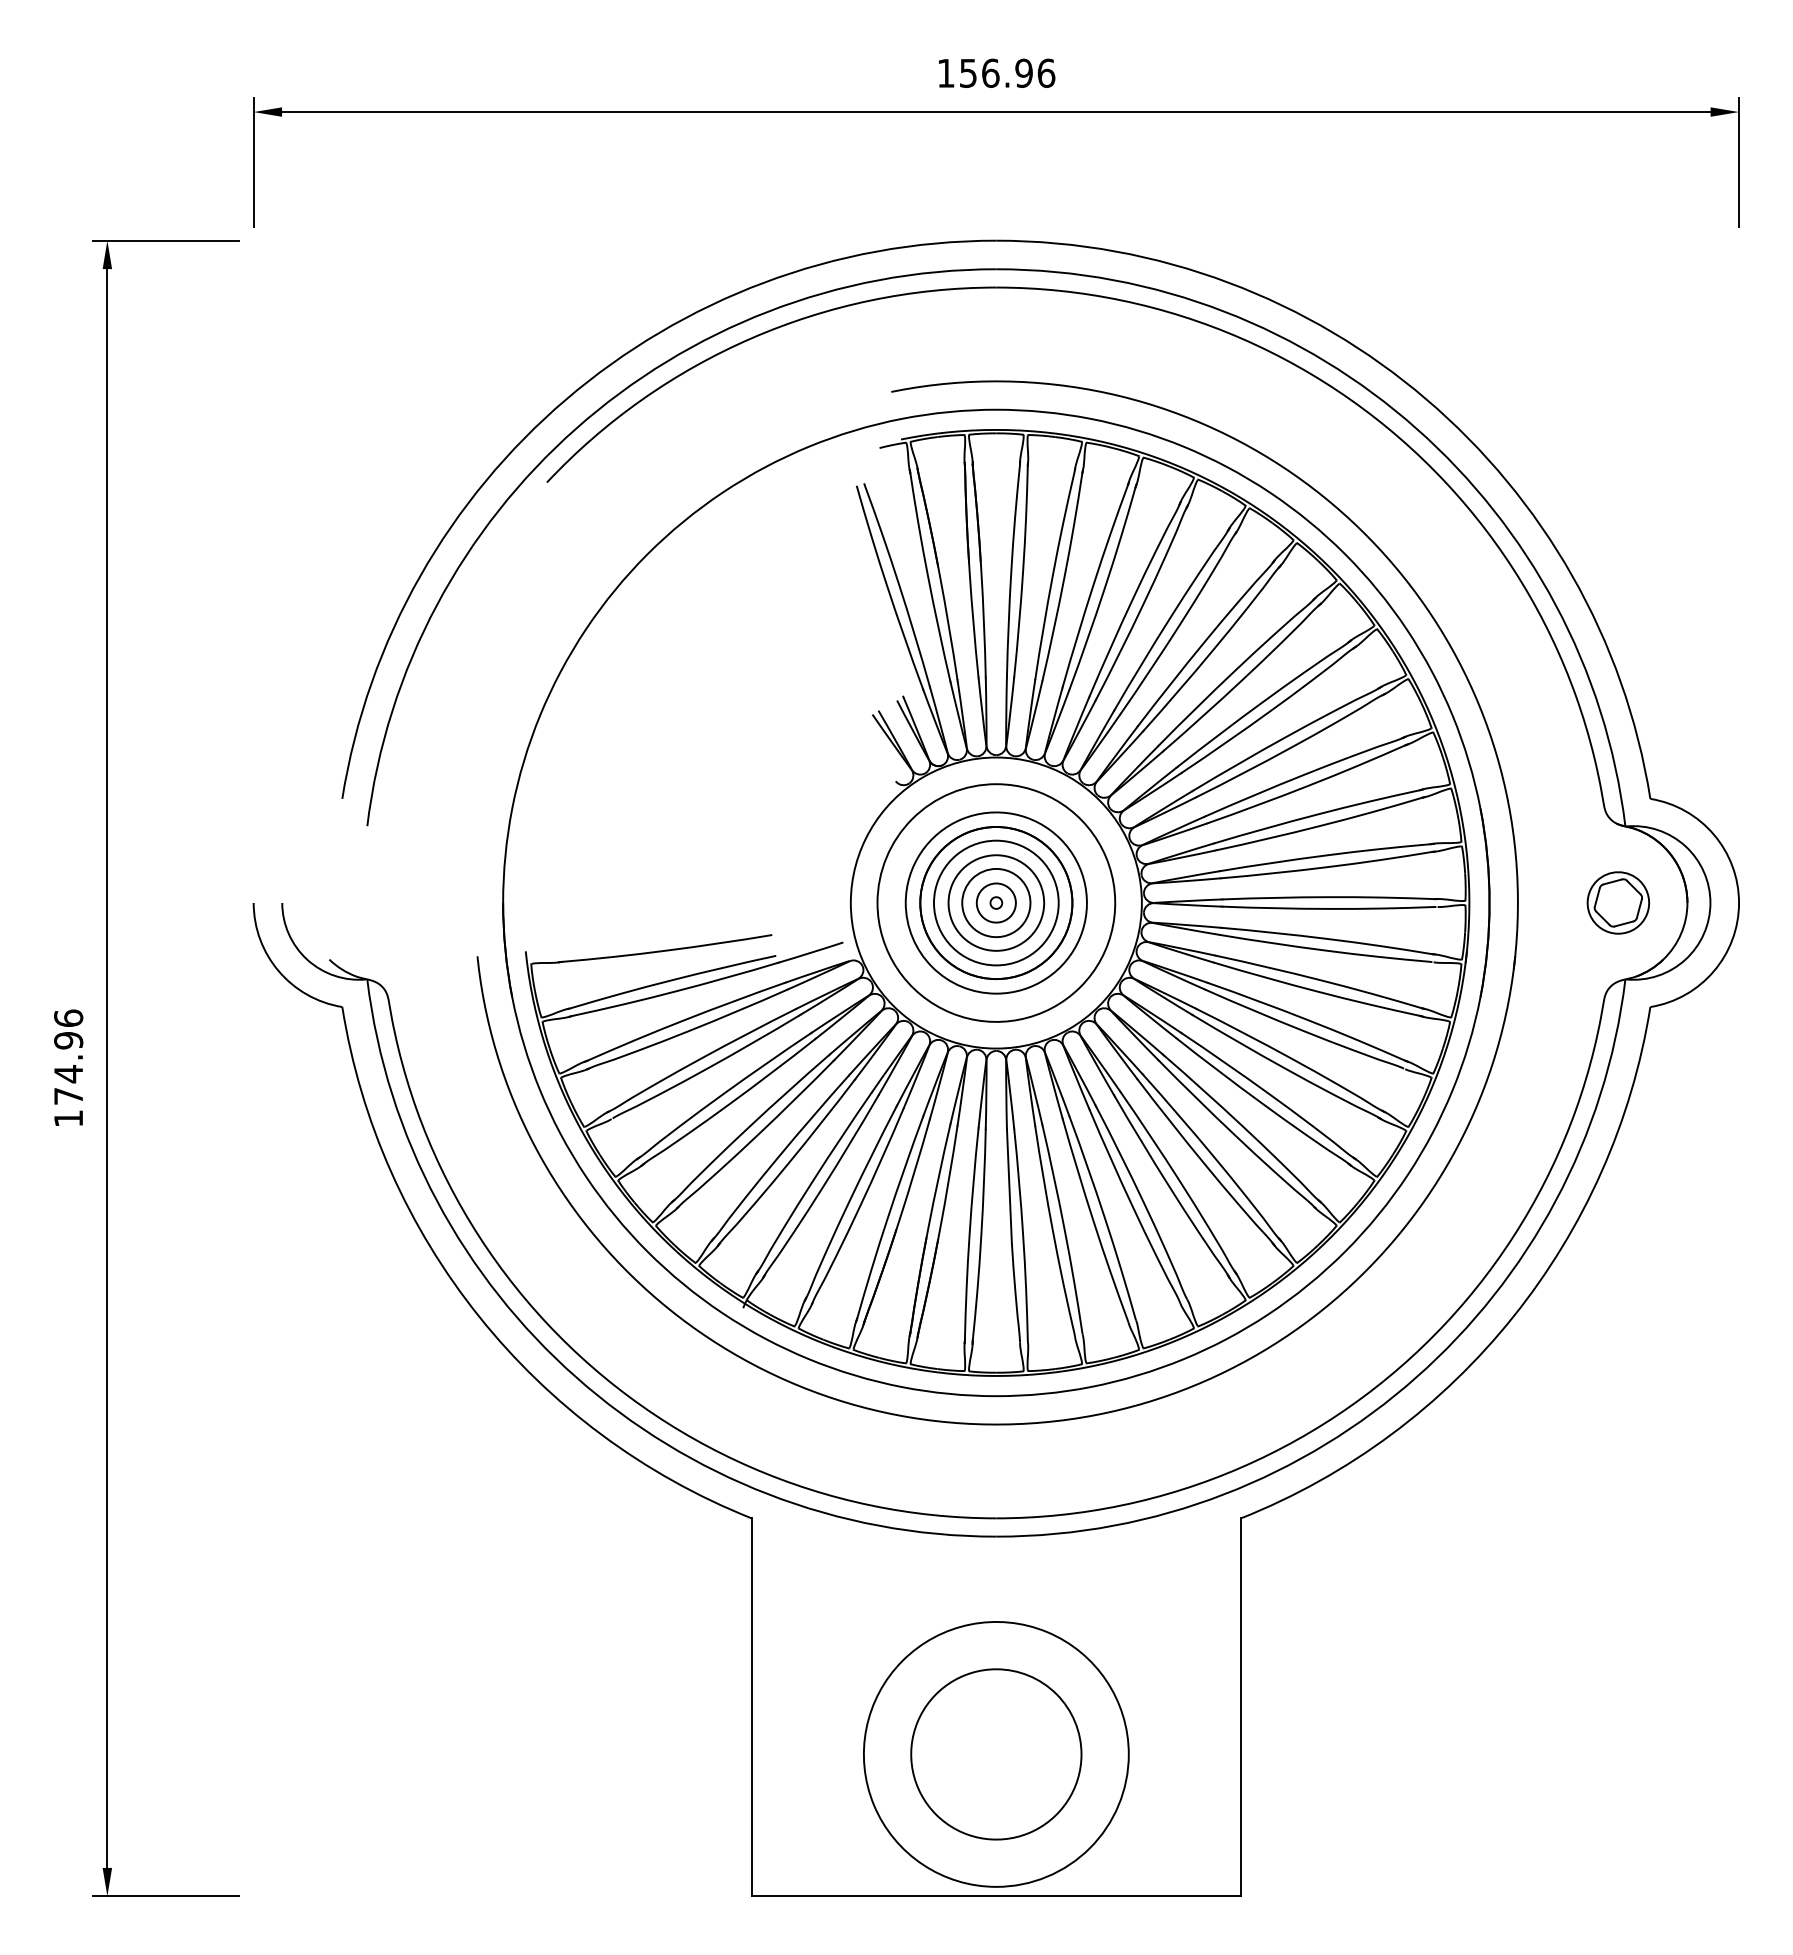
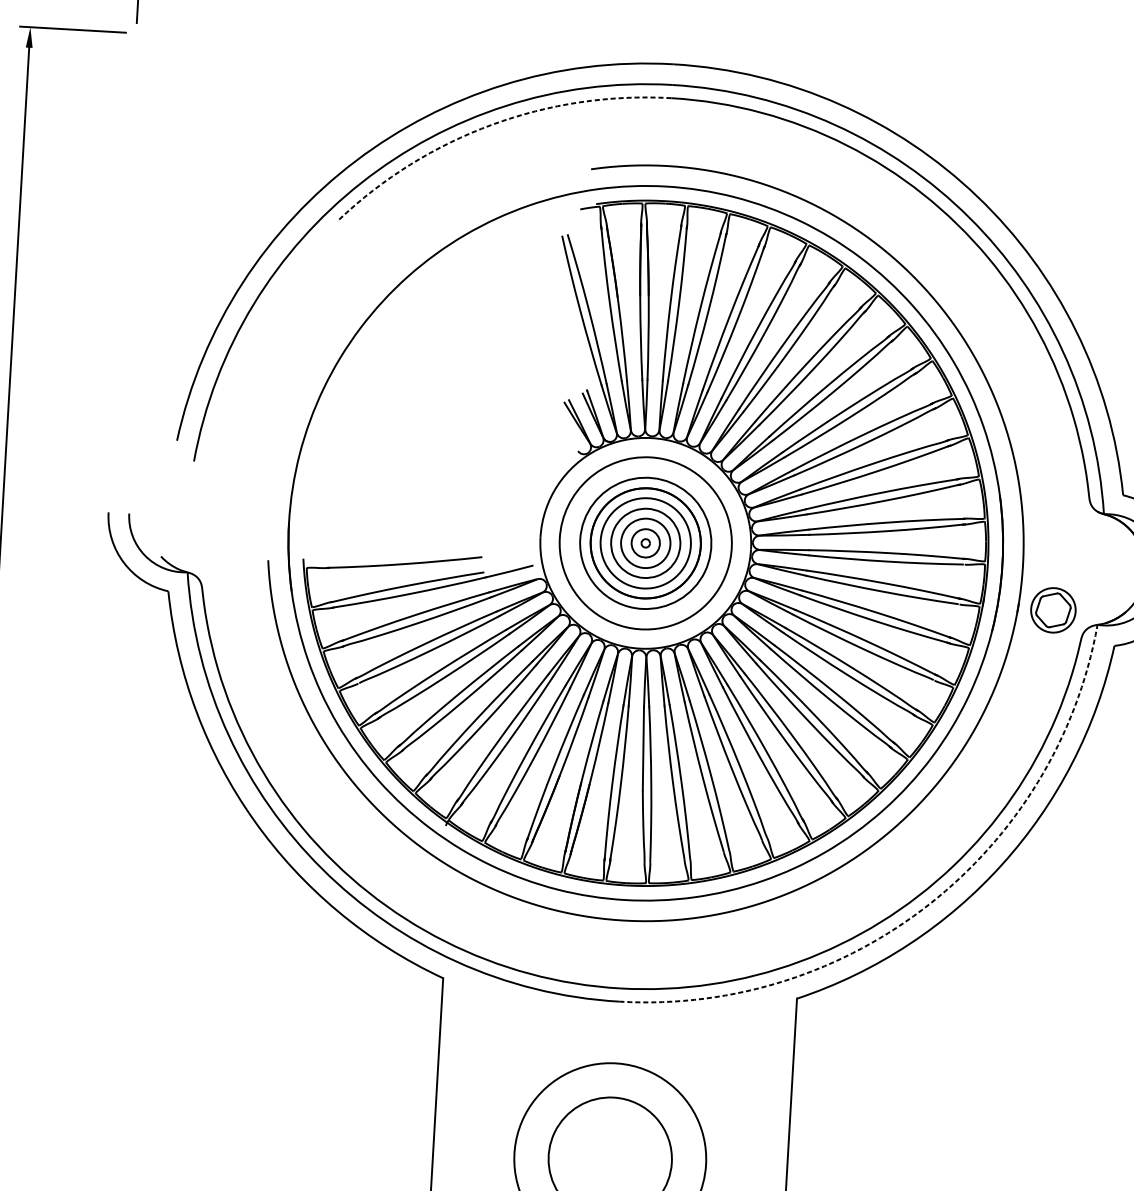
line: (751, 338) -> (492, 124), solid -> dashed
part: (1618, 902) -> (1053, 610), moved
arc: (1416, 1377) -> (929, 904), solid -> dashed

